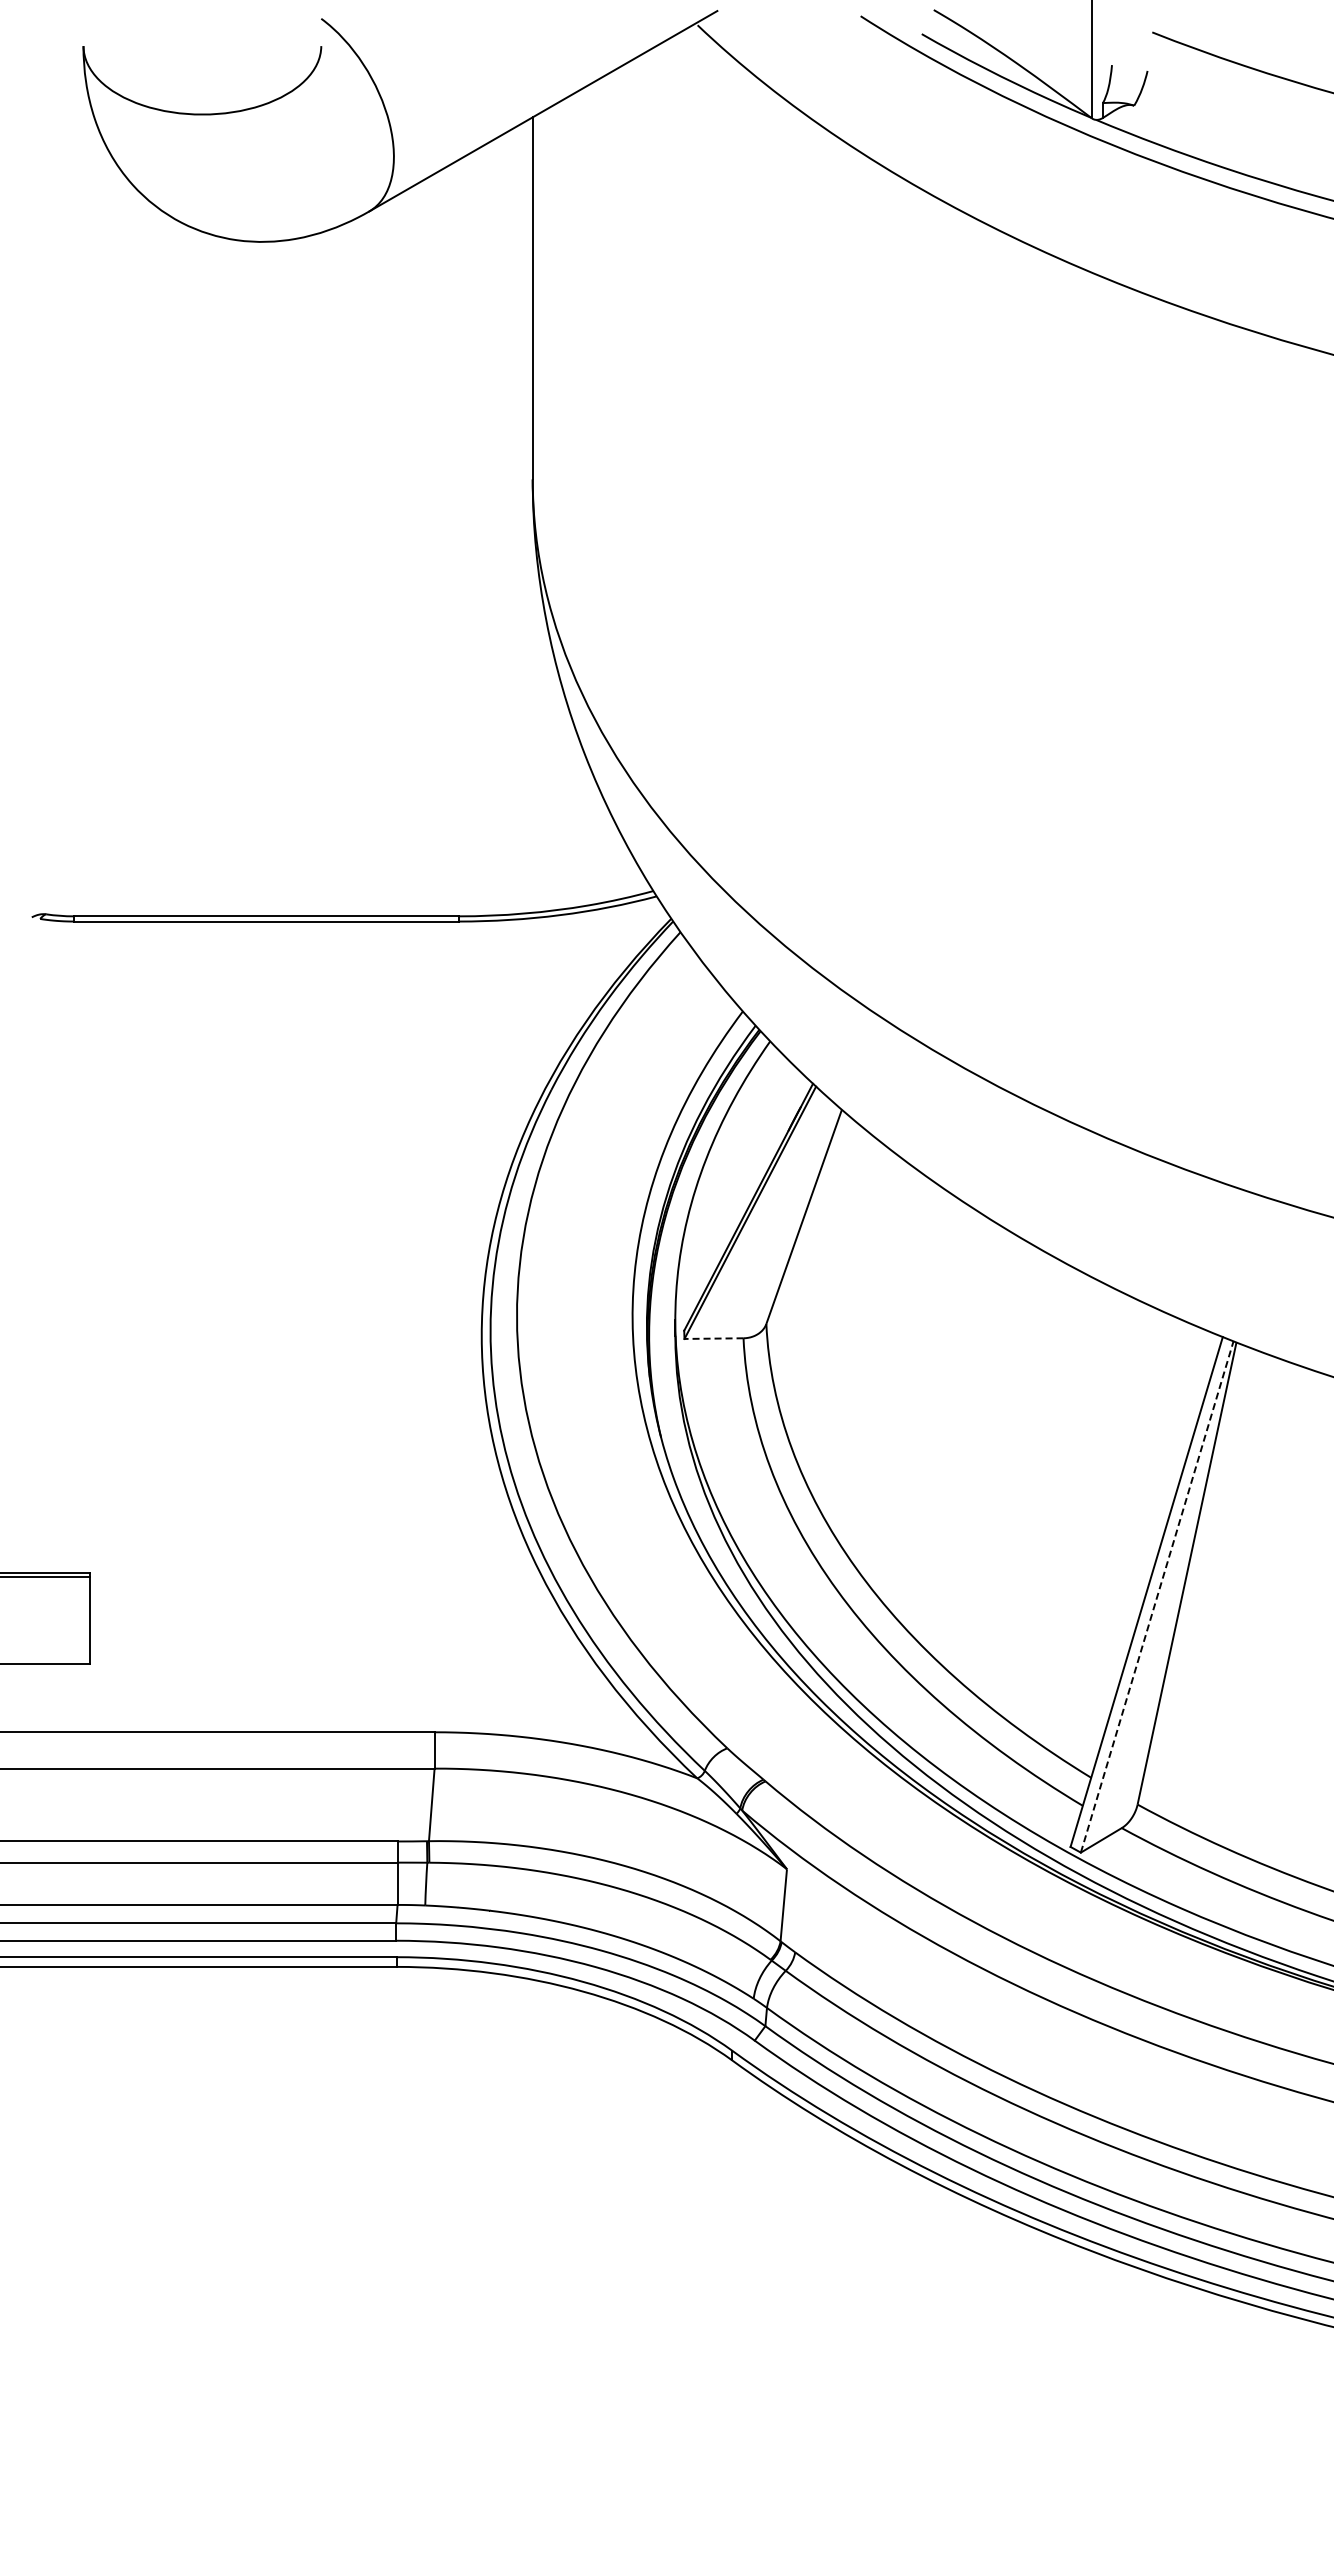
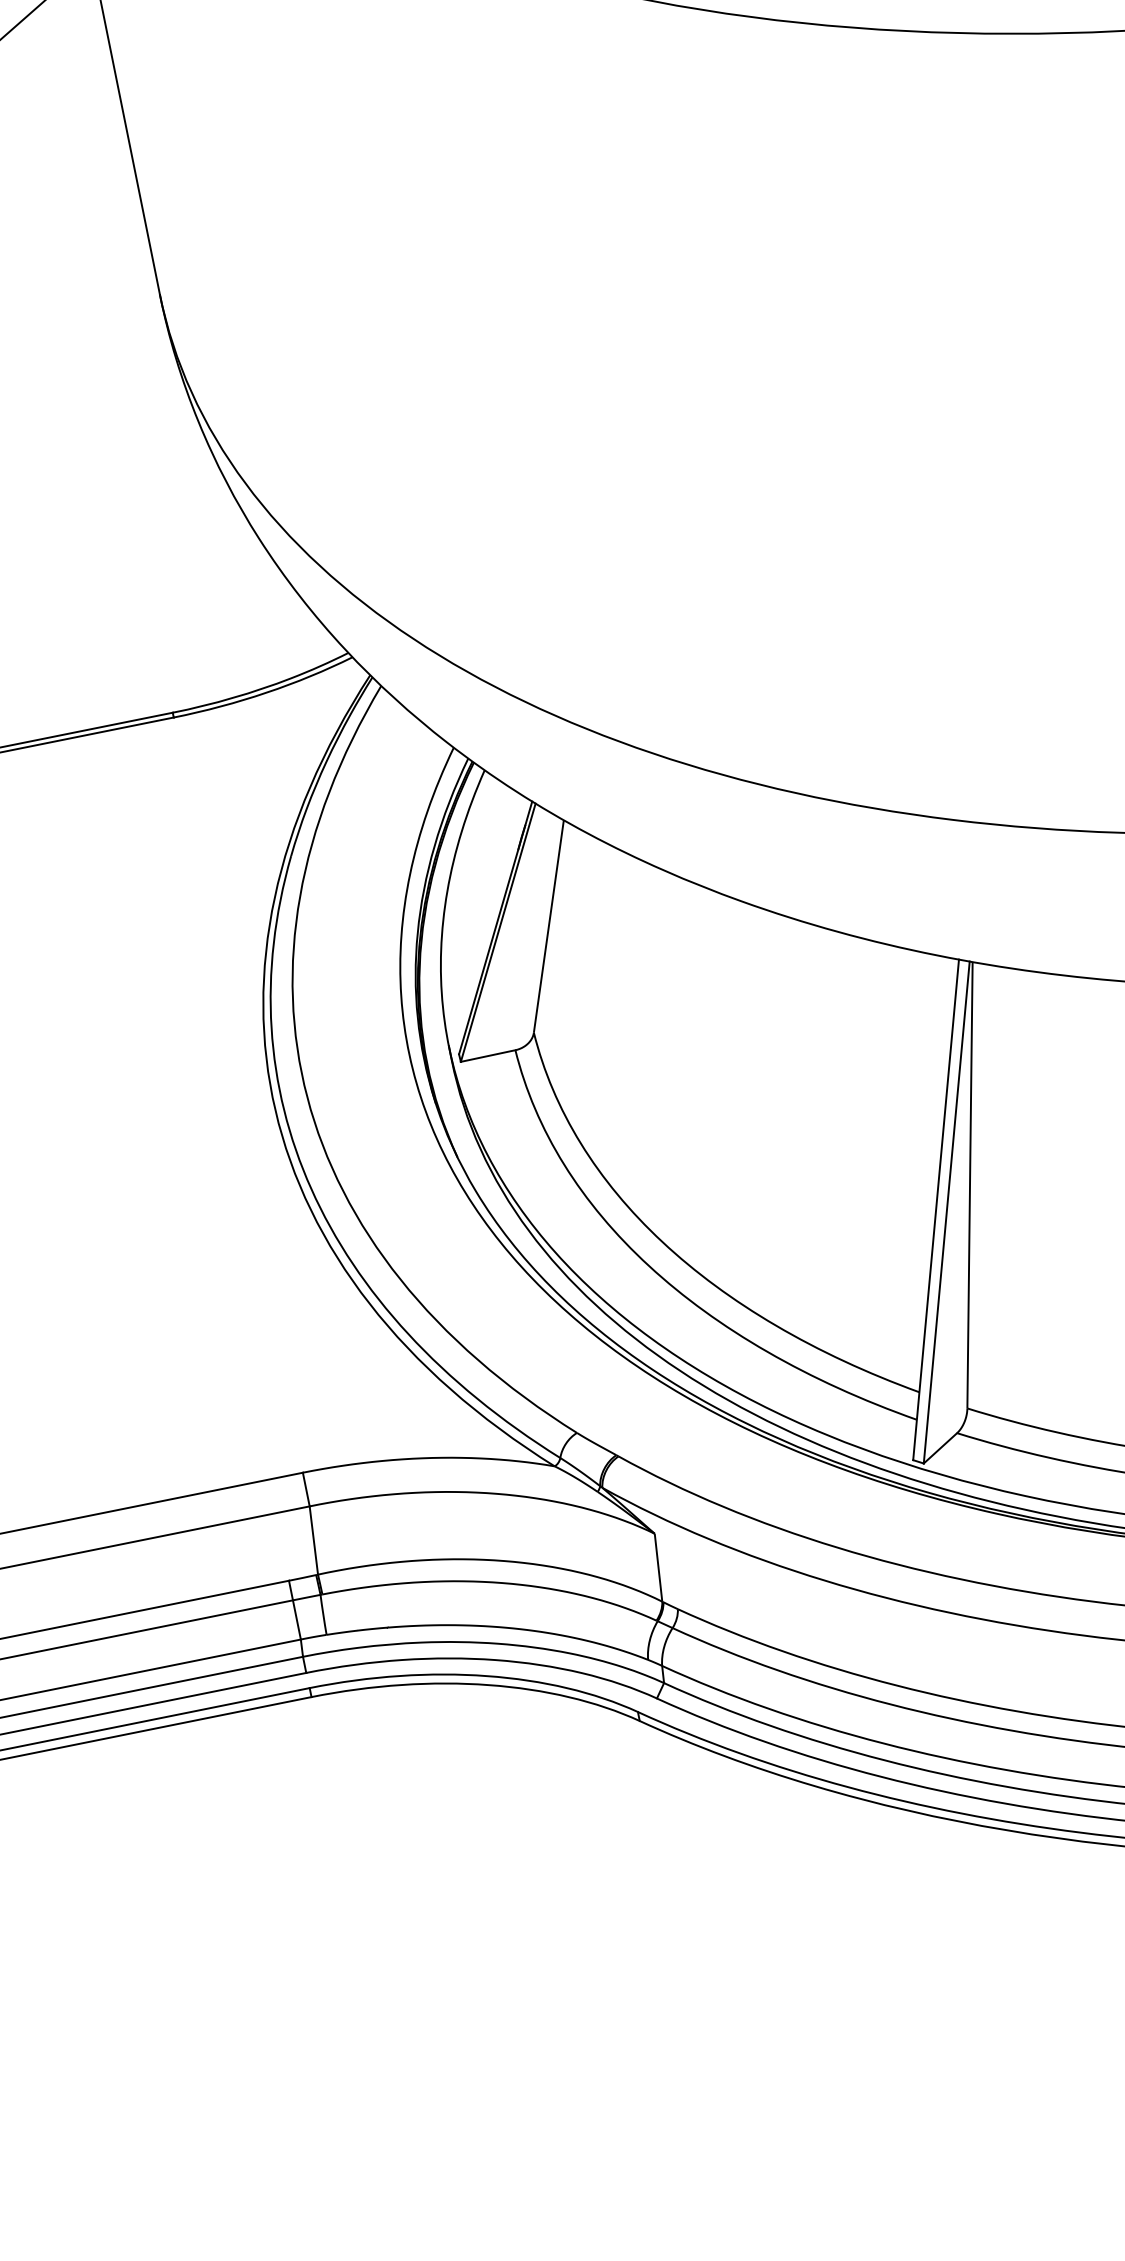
line: (714, 1338) -> (488, 1055), dashed -> solid
line: (1157, 1596) -> (946, 1212), dashed -> solid

